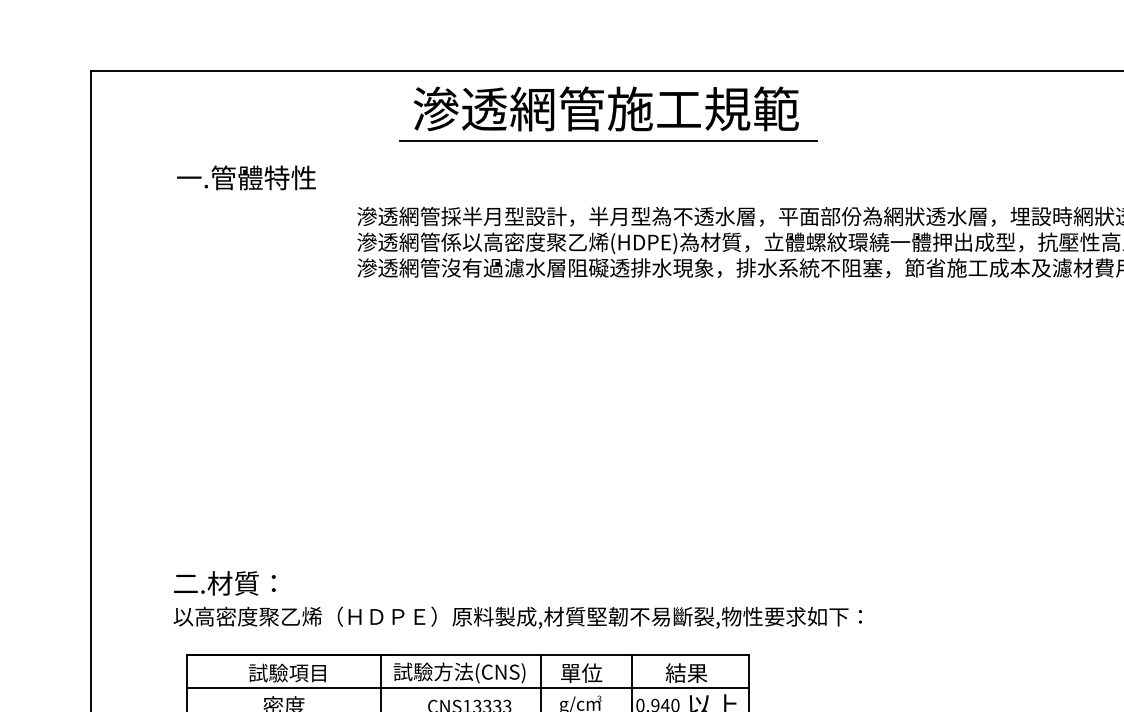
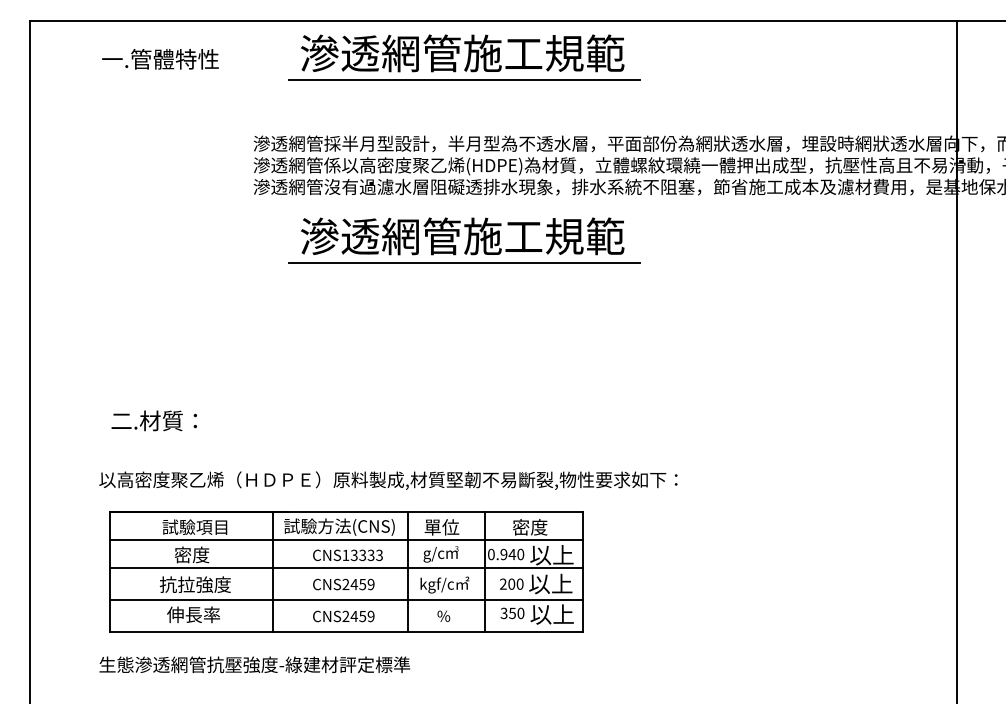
text: (246, 178) -> (160, 59), moved
part: (608, 331) -> (464, 240), added
text: (223, 582) -> (153, 420), moved
text: (685, 673) -> (529, 527), 結果 -> 密度

